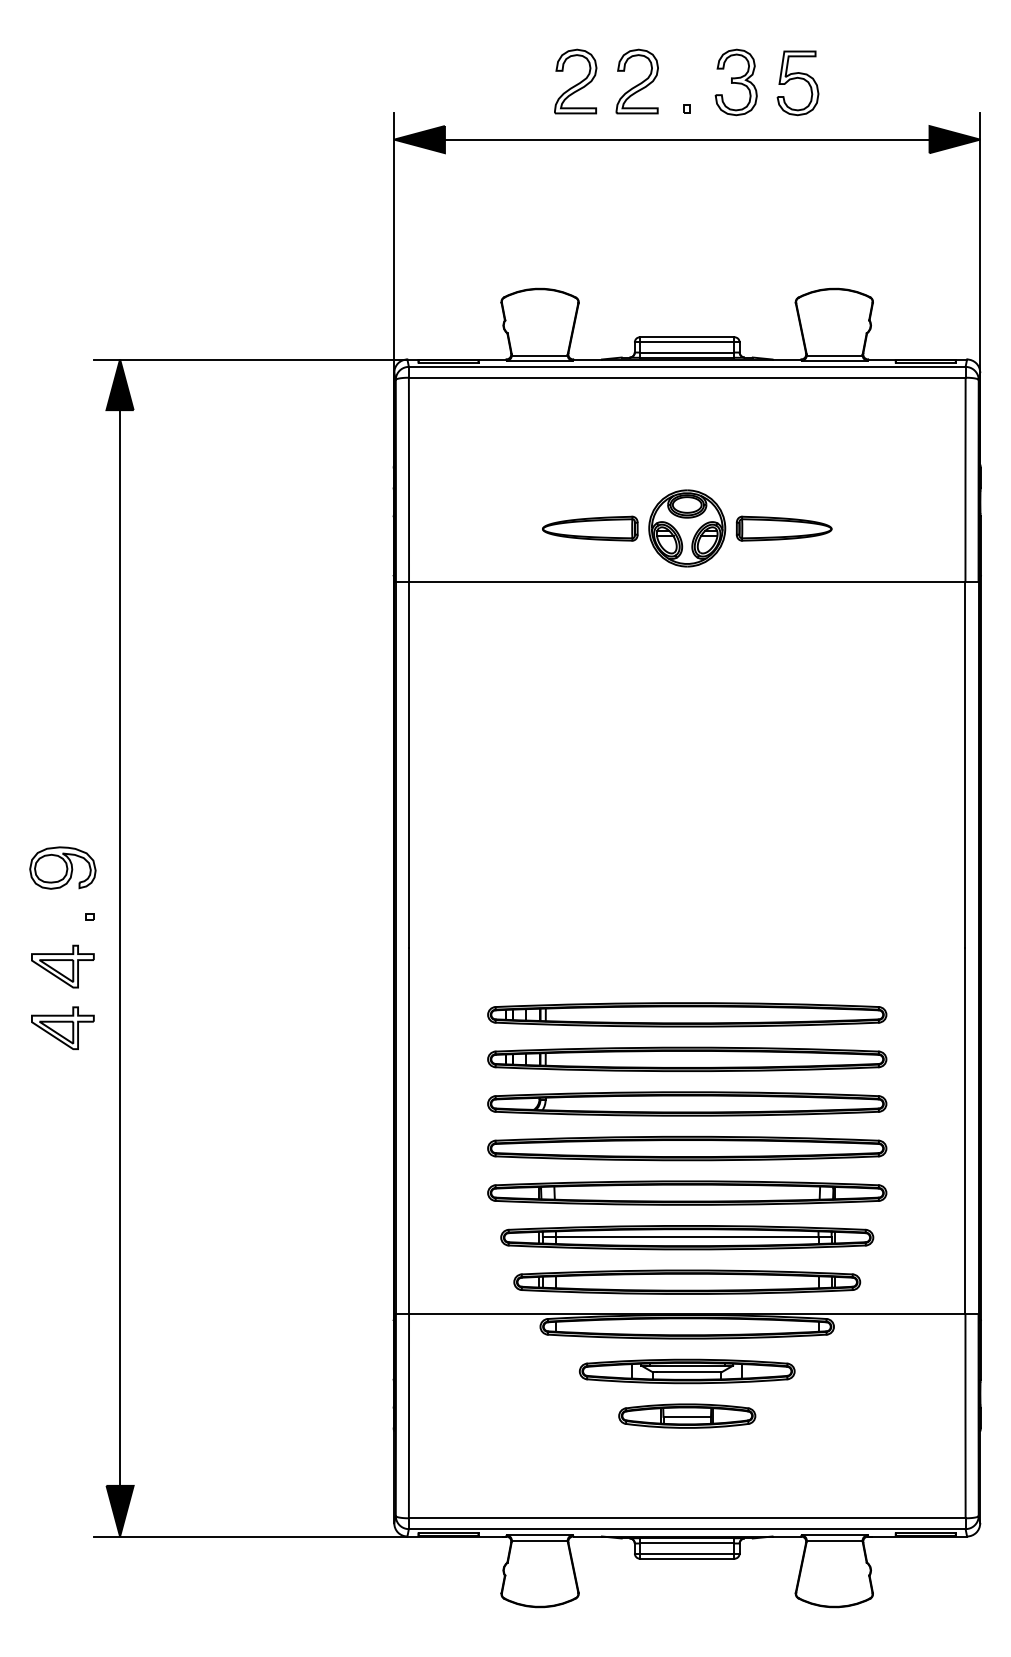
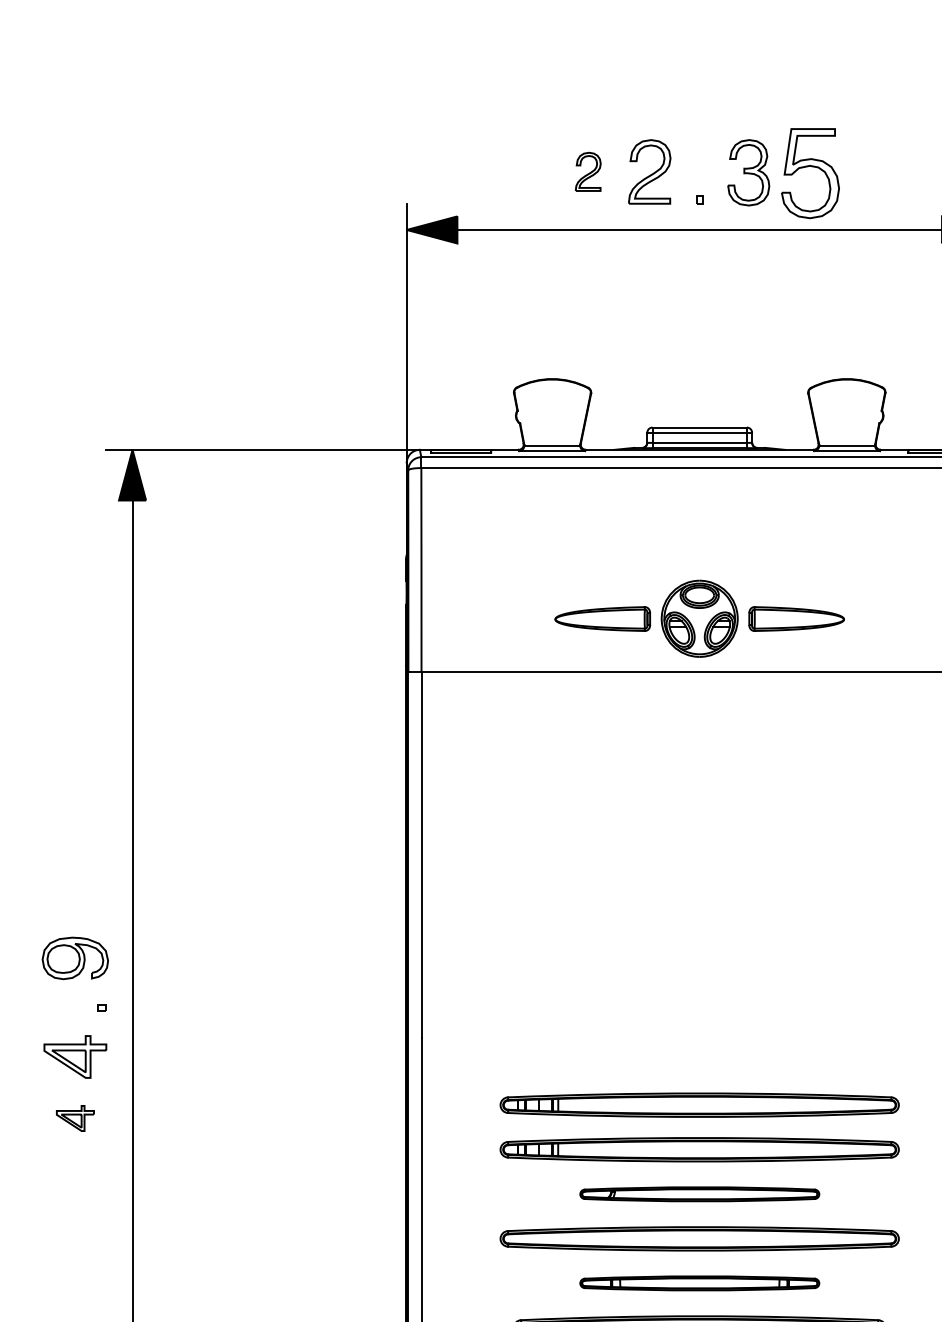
part: (575, 81) -> (587, 171), size x0.6
part: (797, 83) -> (809, 173), size x1.4
part: (62, 1027) -> (74, 1117), size x0.6
part: (687, 1103) -> (699, 1193), size x0.6
part: (687, 1192) -> (699, 1282), size x0.6

